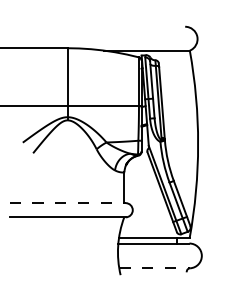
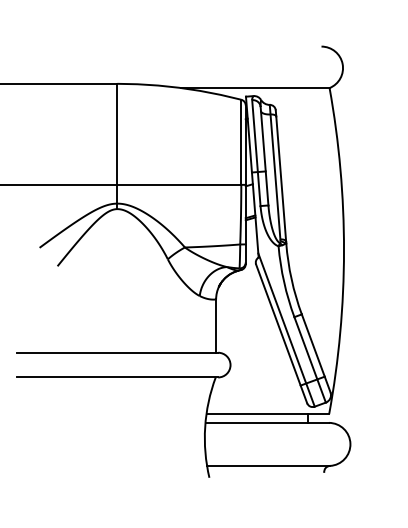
line: (68, 203) -> (118, 353), dashed -> solid
line: (155, 268) -> (269, 466), dashed -> solid

